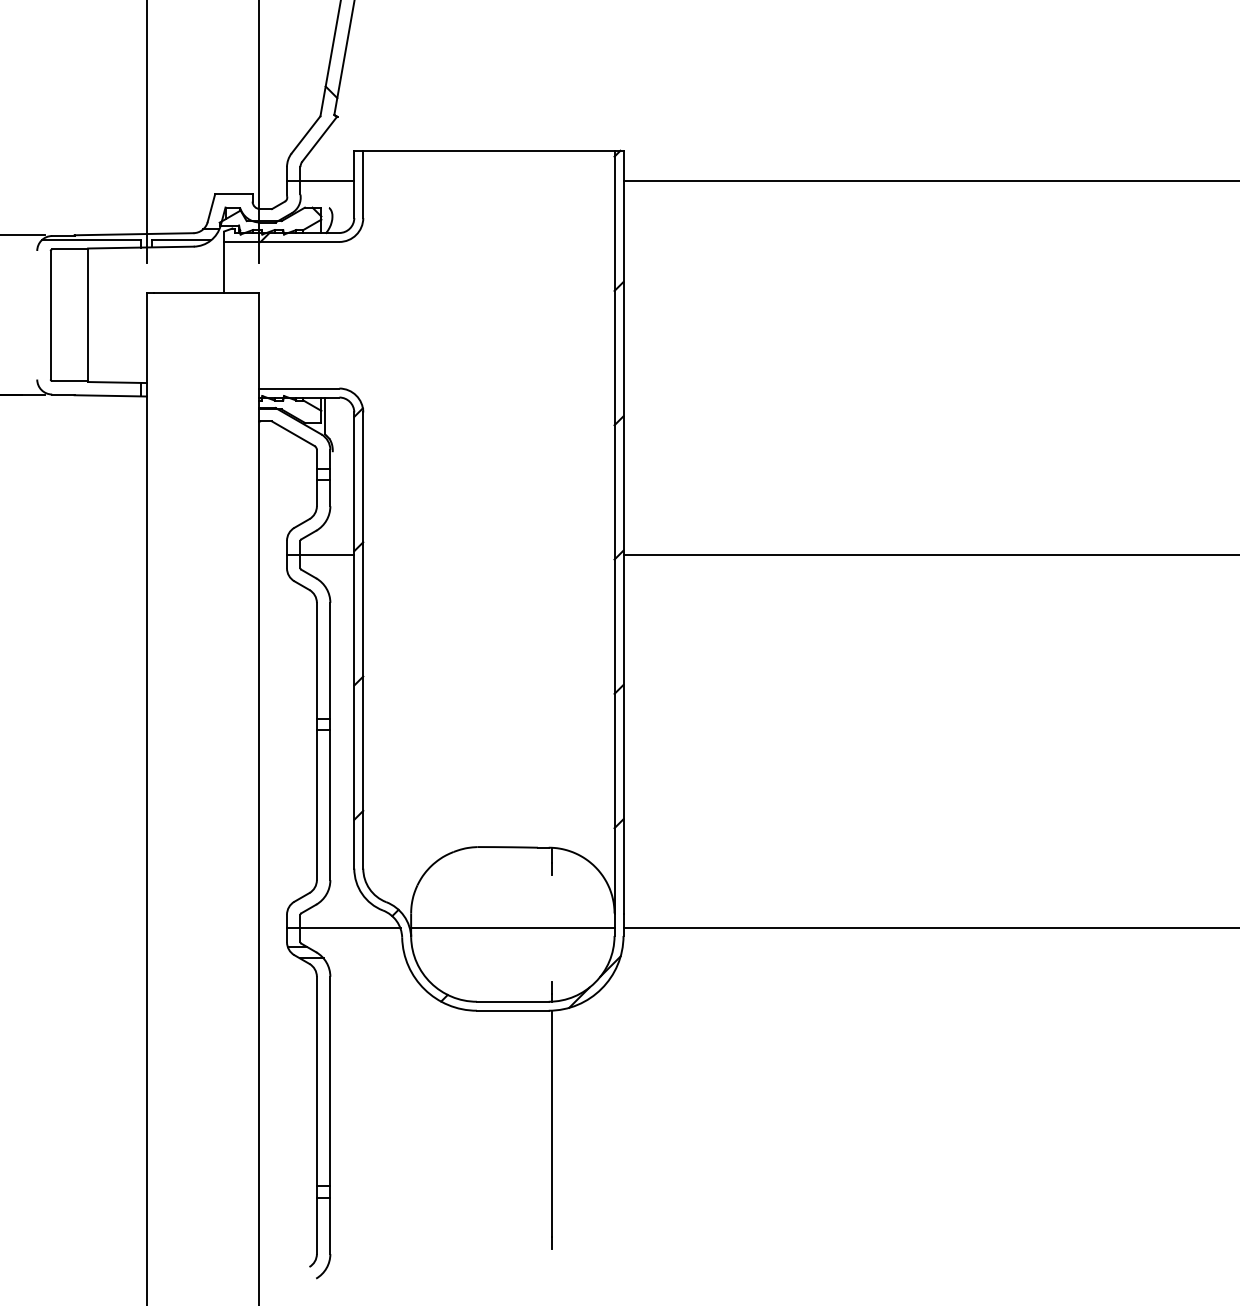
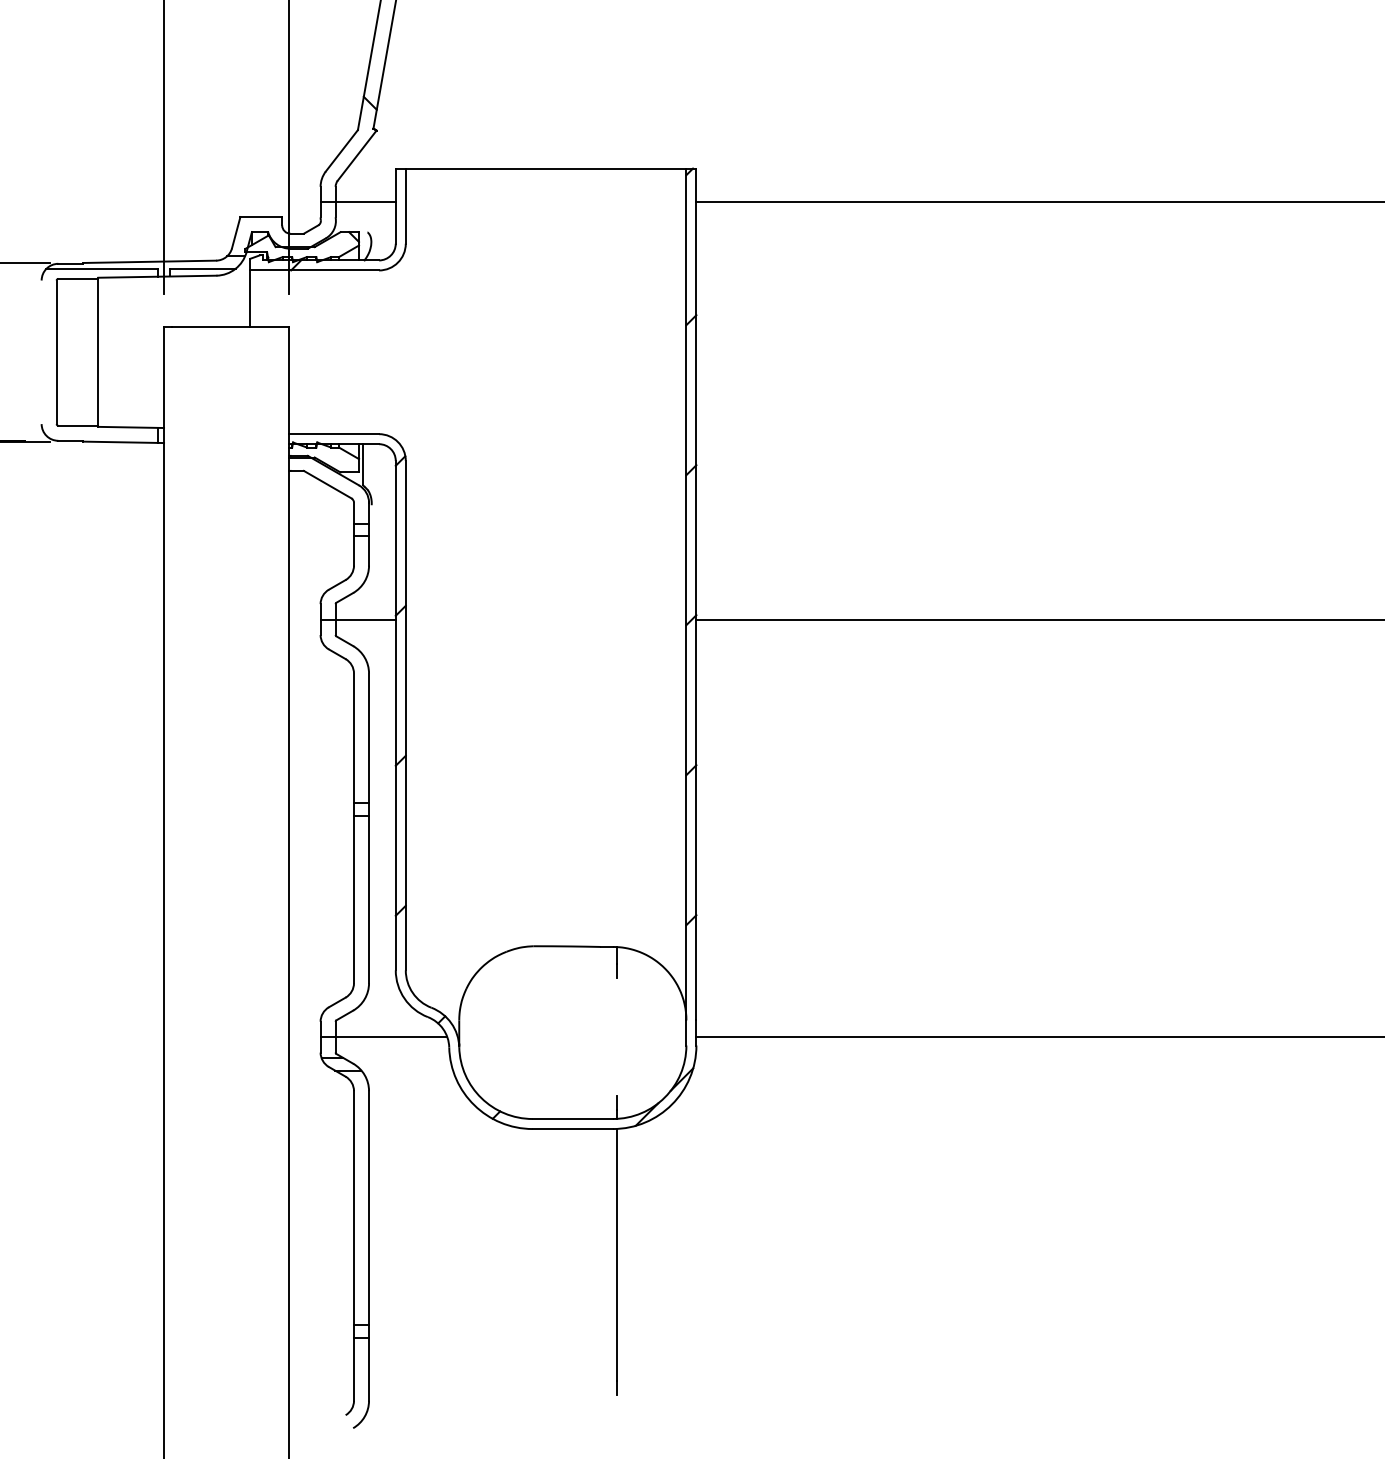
line: (512, 928) -> (572, 1037), removed

